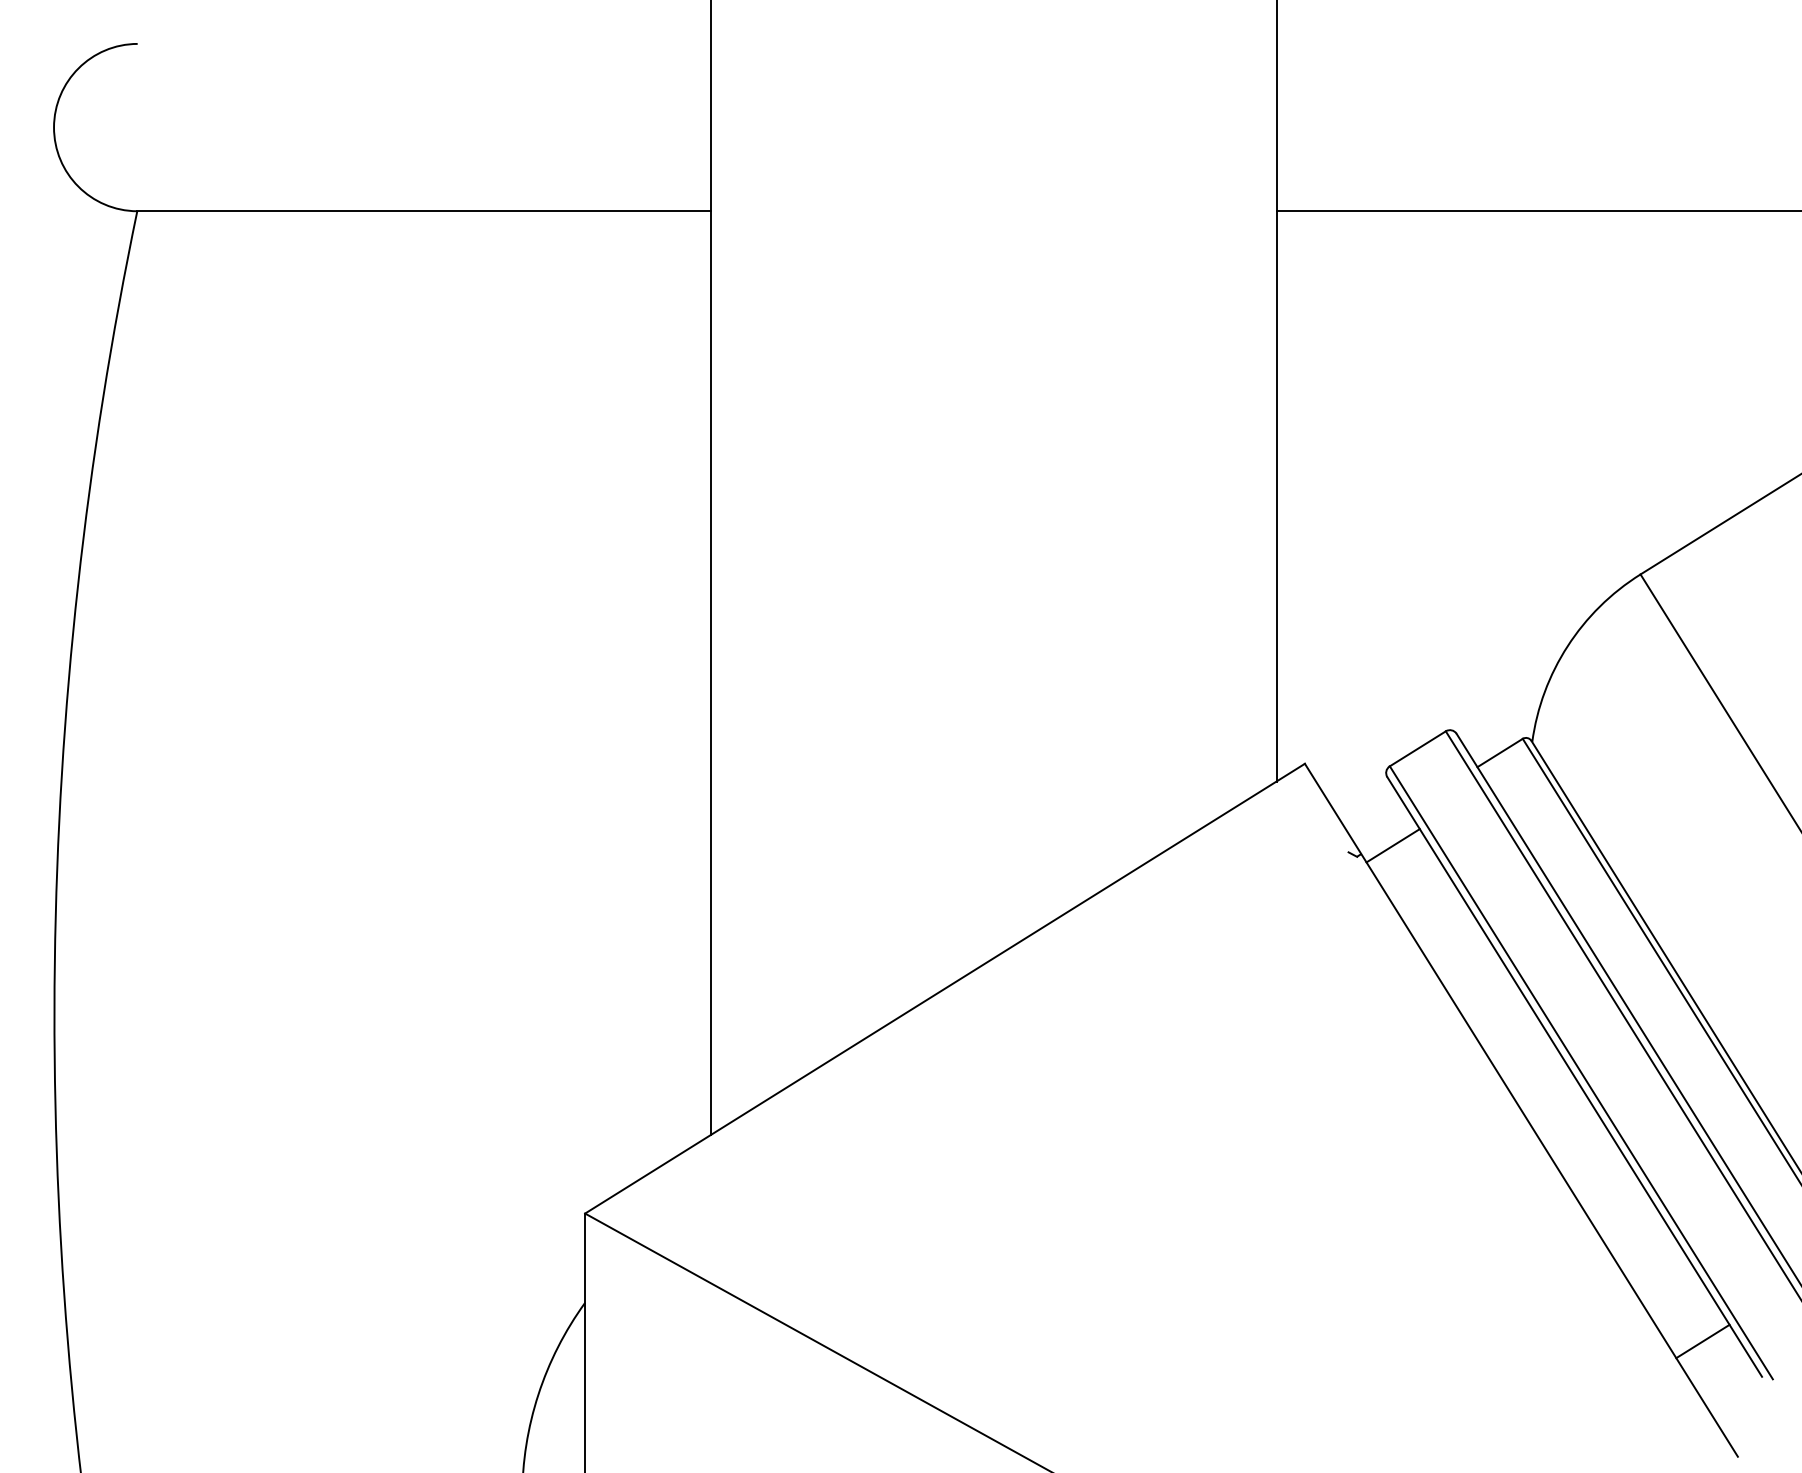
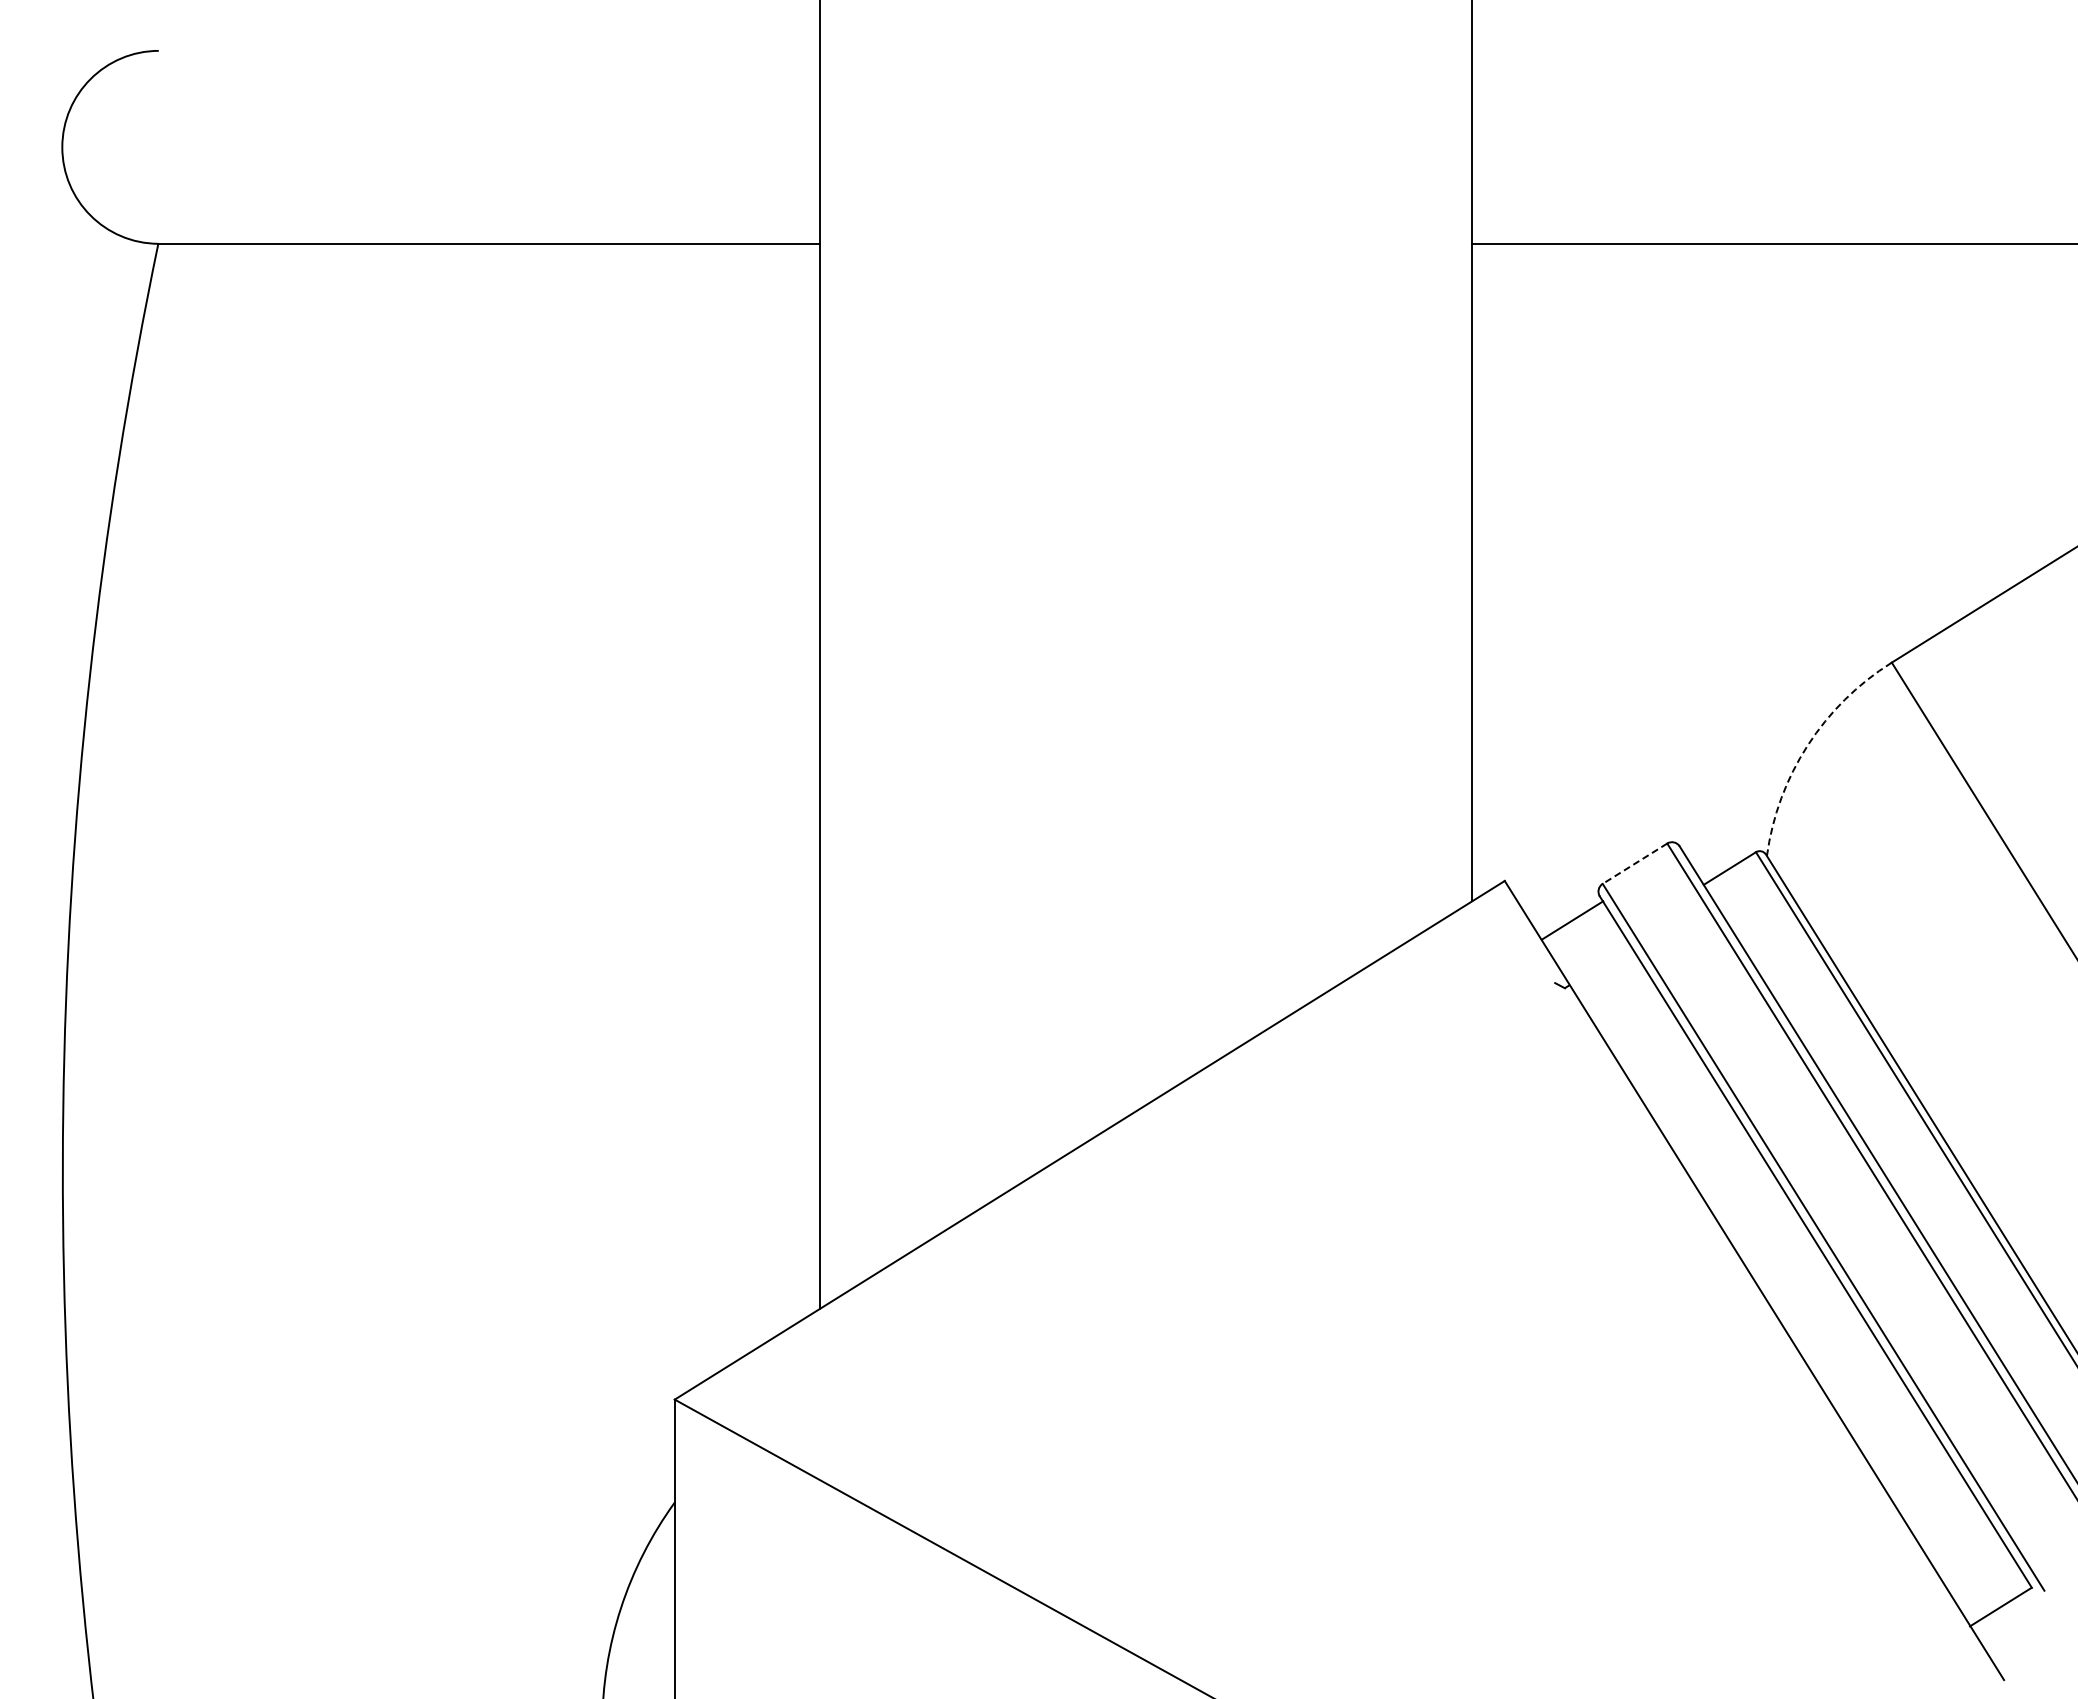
arc: (1567, 646) -> (1807, 745), solid -> dashed
line: (1417, 748) -> (1634, 863), solid -> dashed
line: (1393, 845) -> (1572, 920), moved
line: (1702, 1340) -> (2000, 1606), moved

